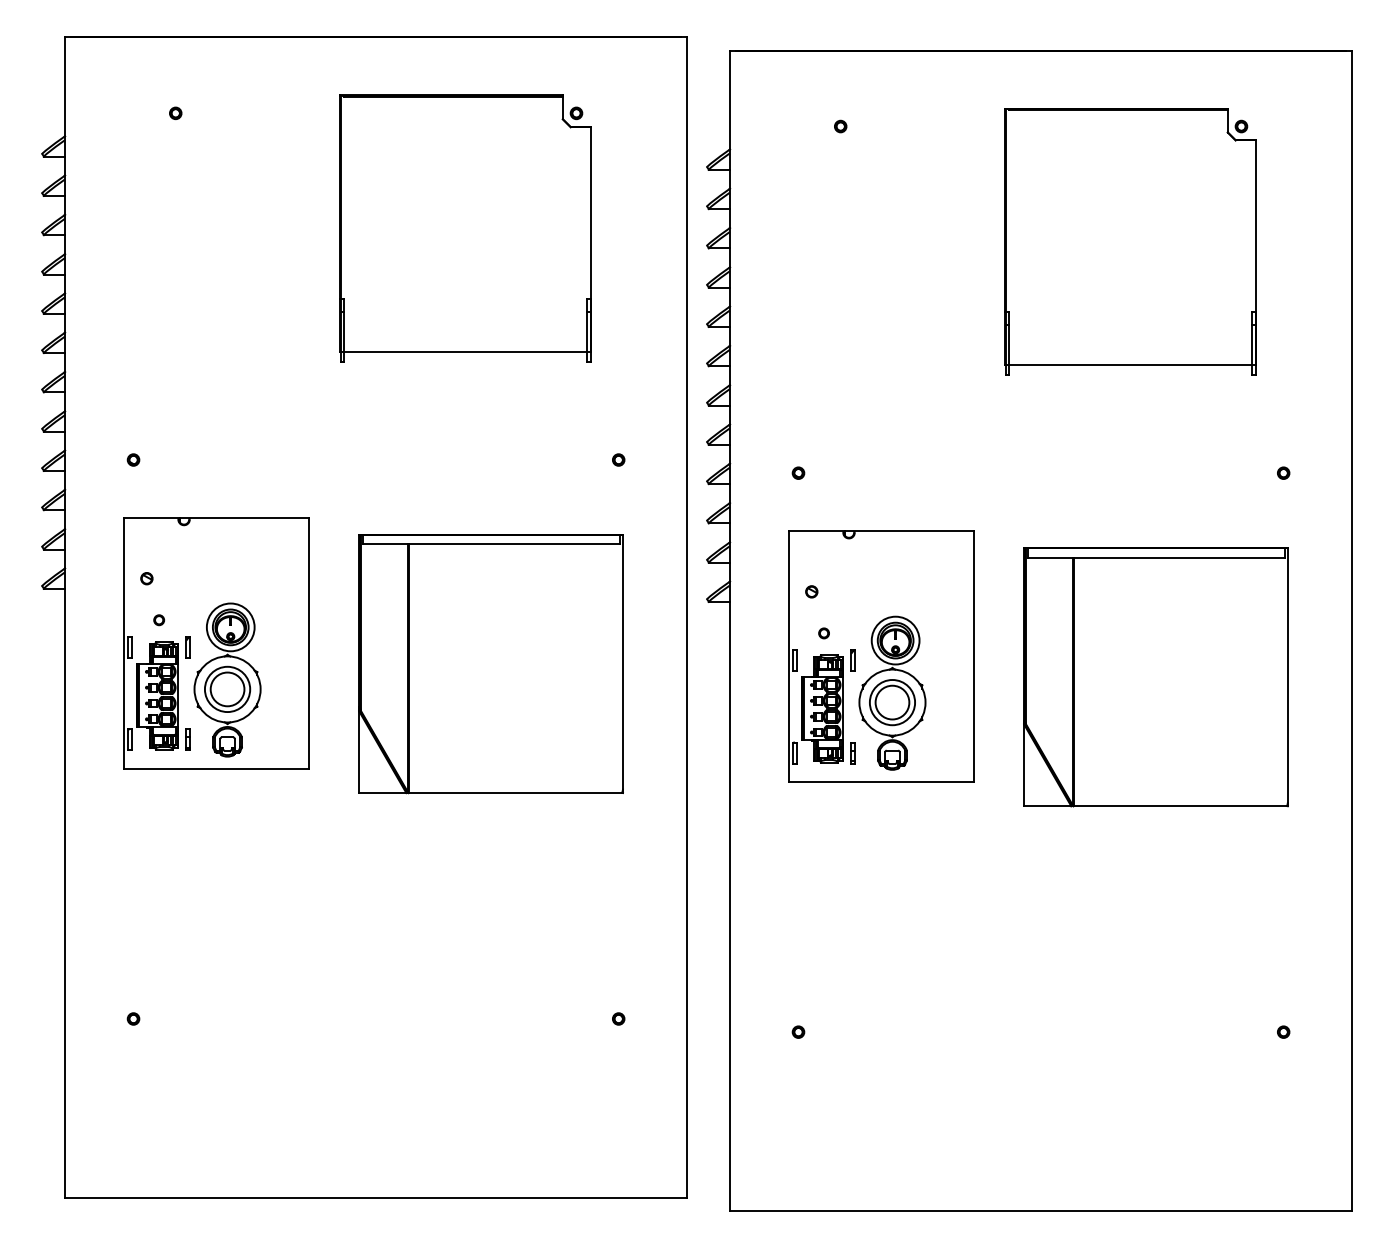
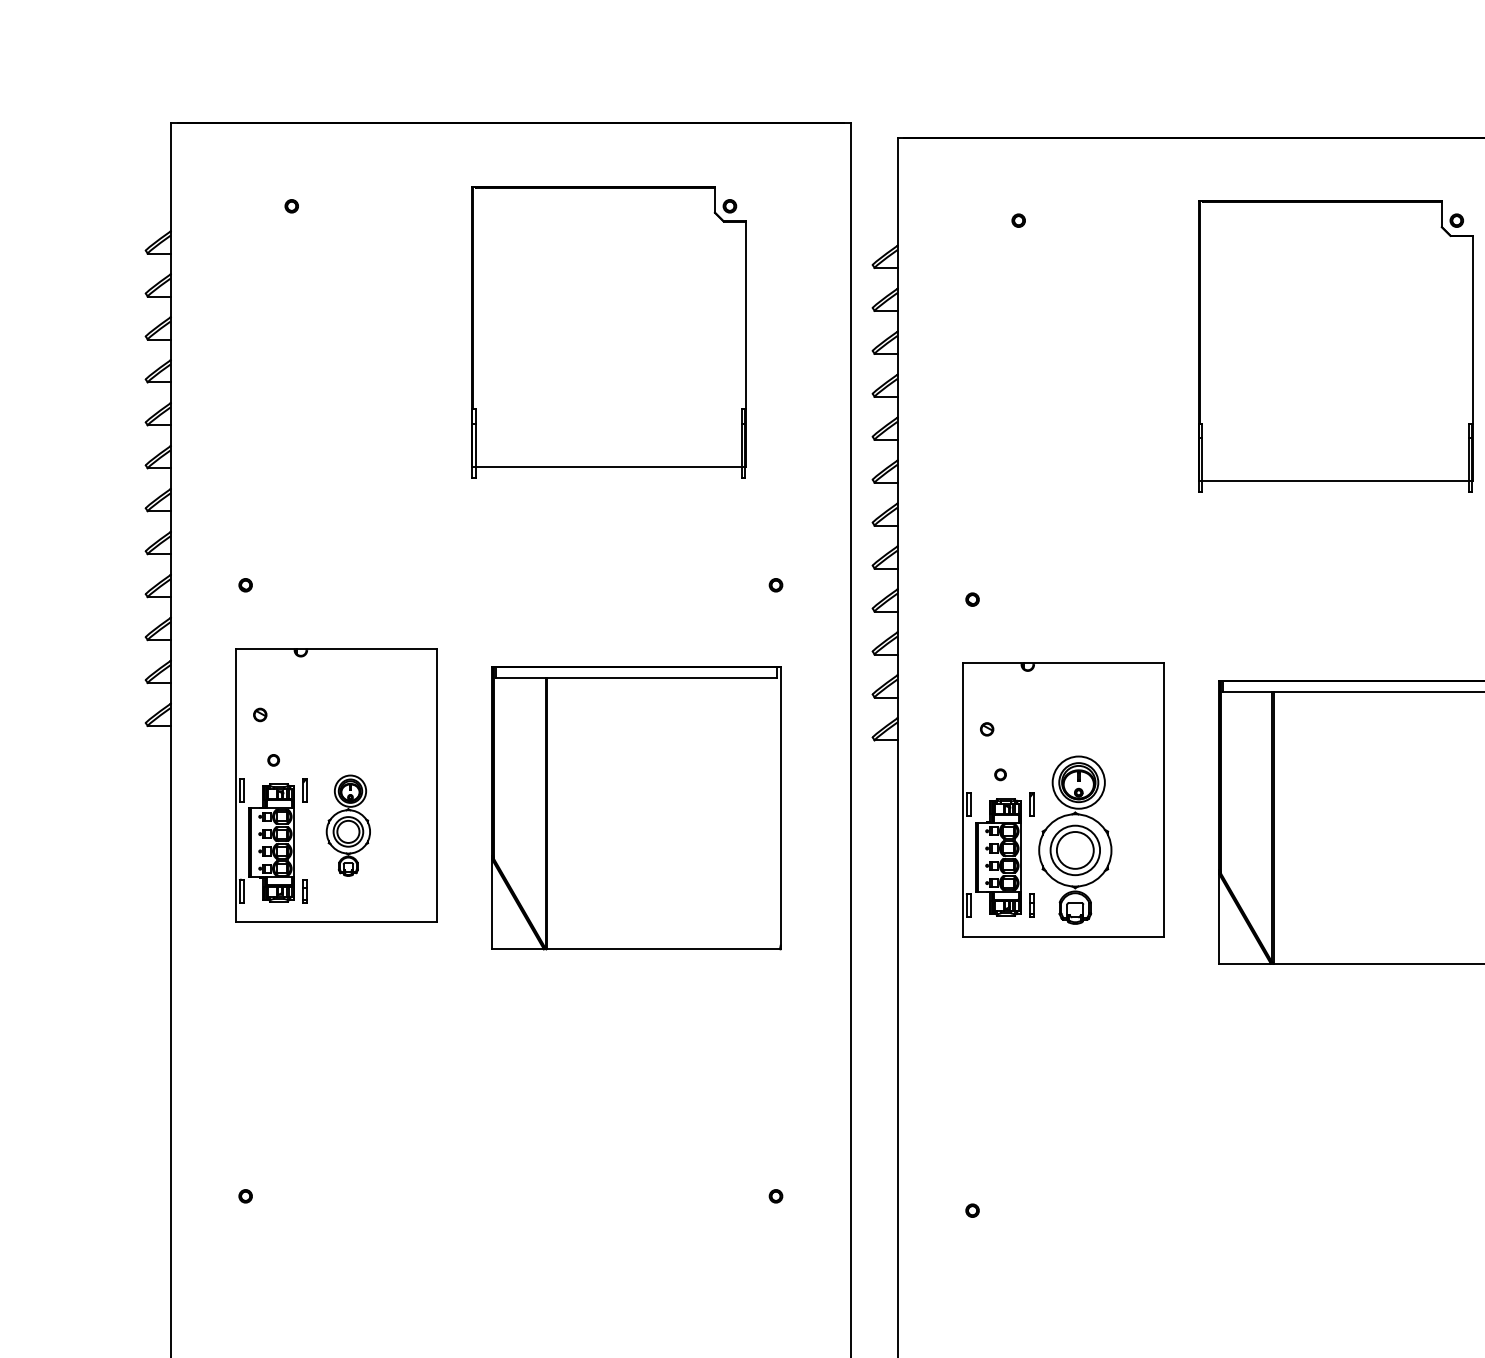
part: (227, 679) -> (348, 825), size x0.6

